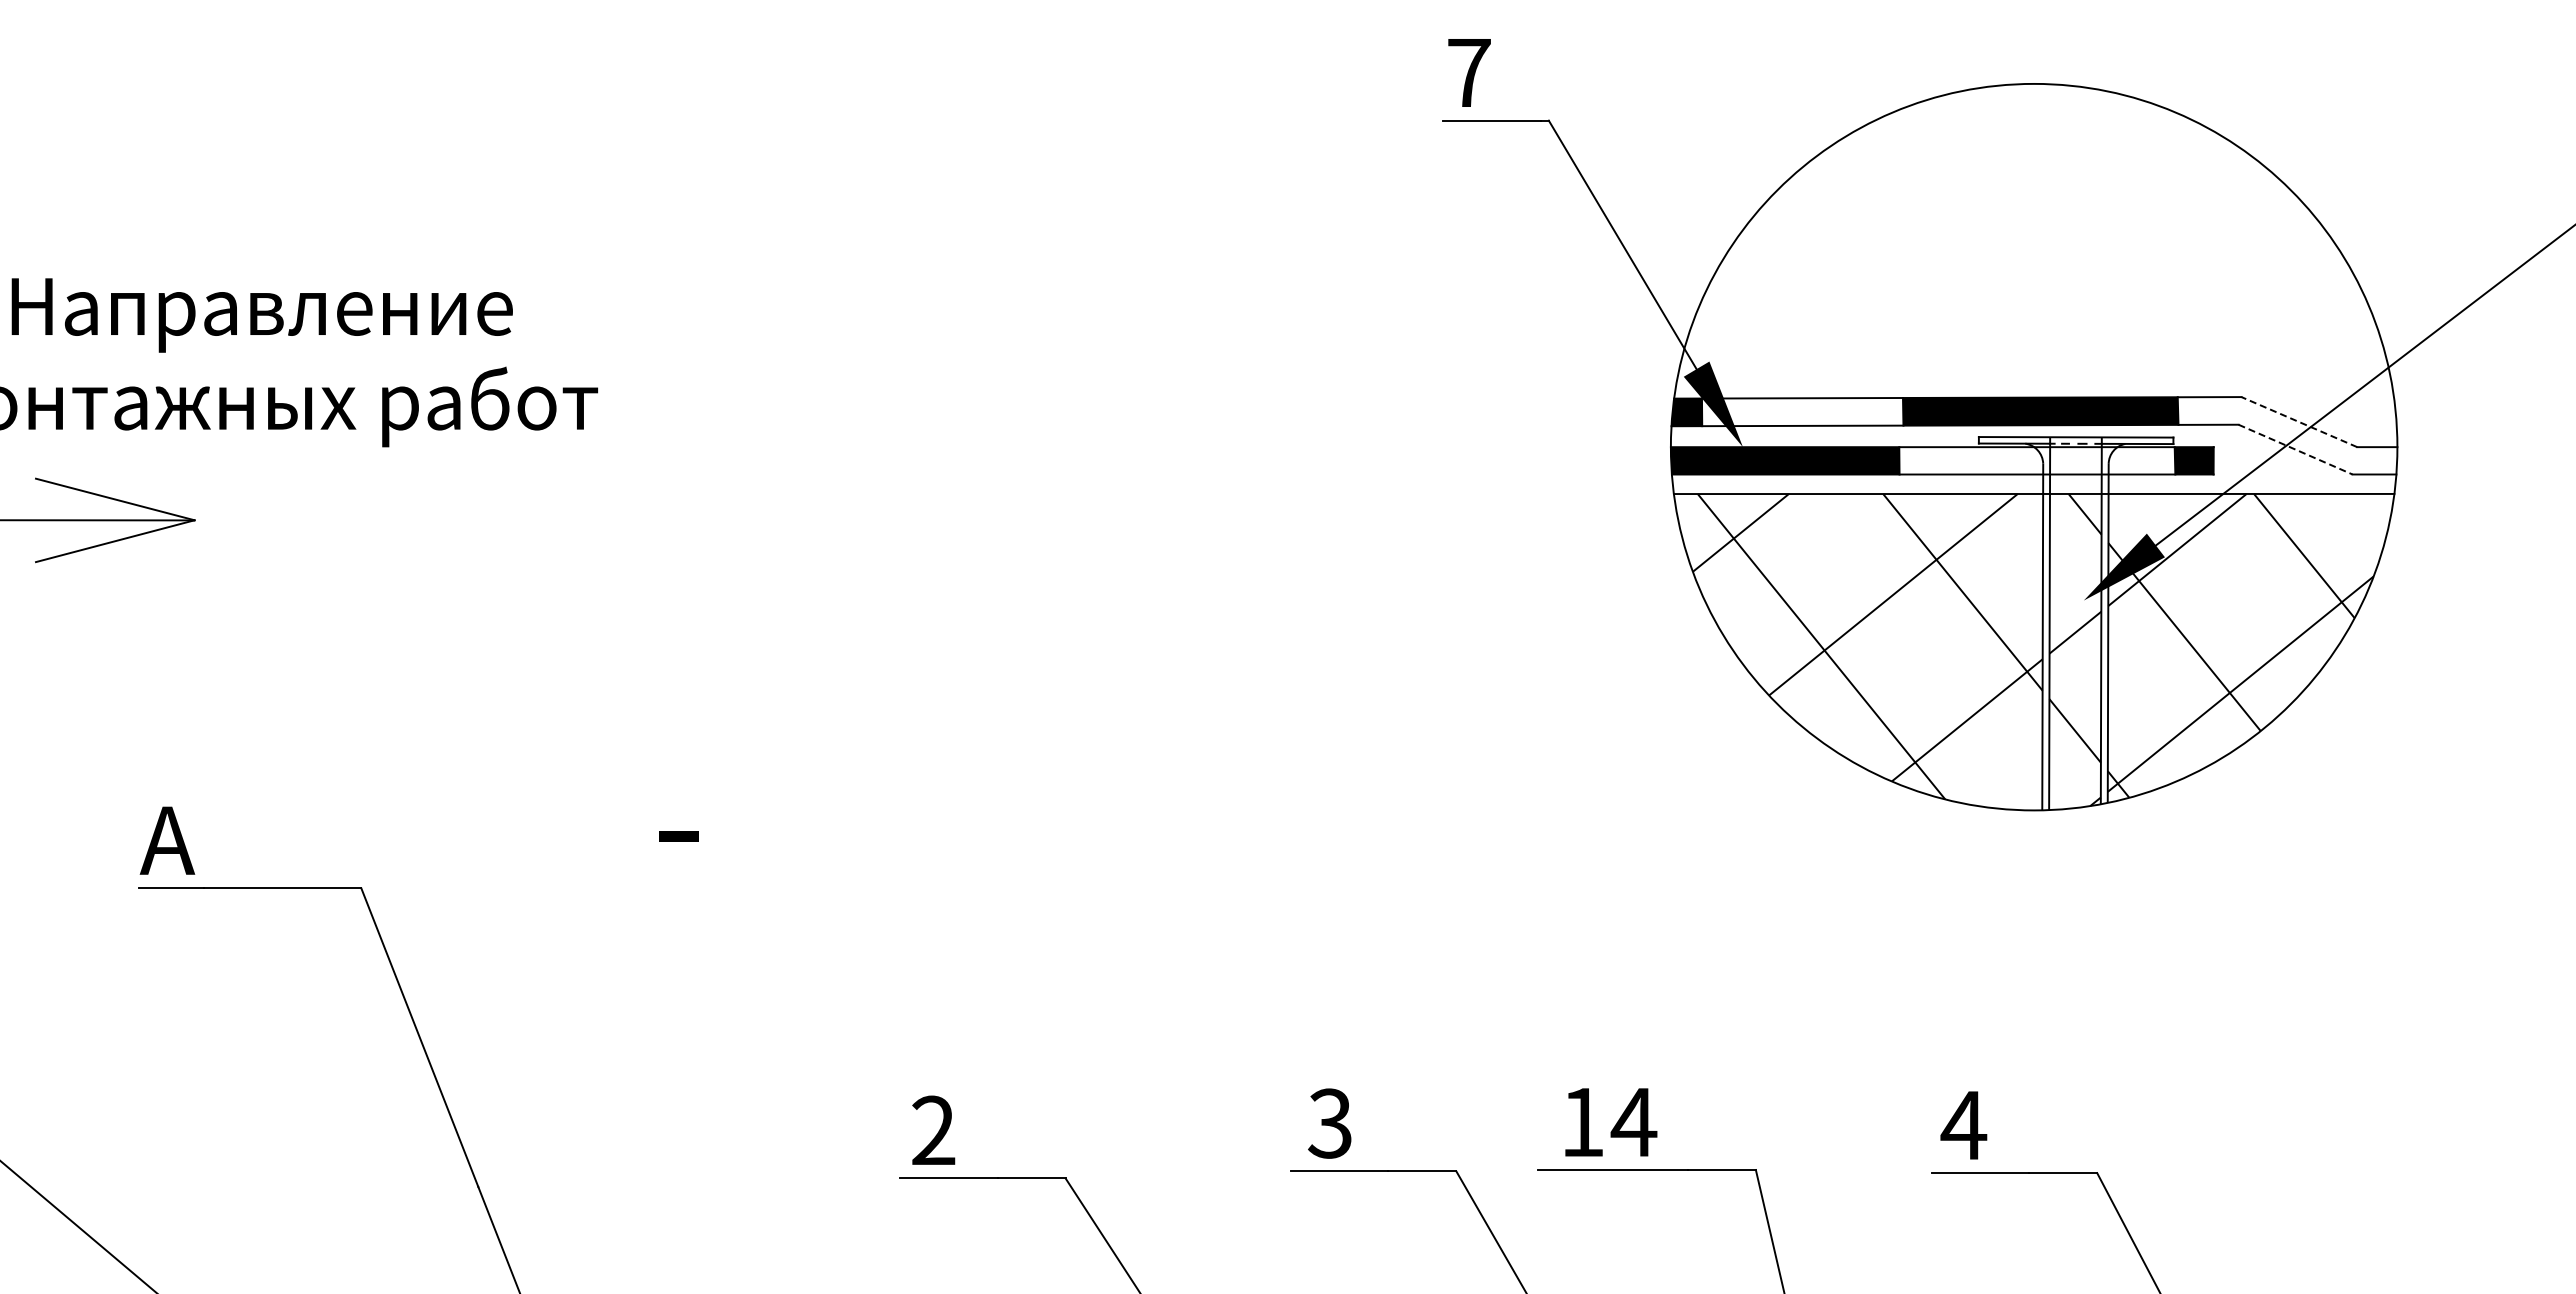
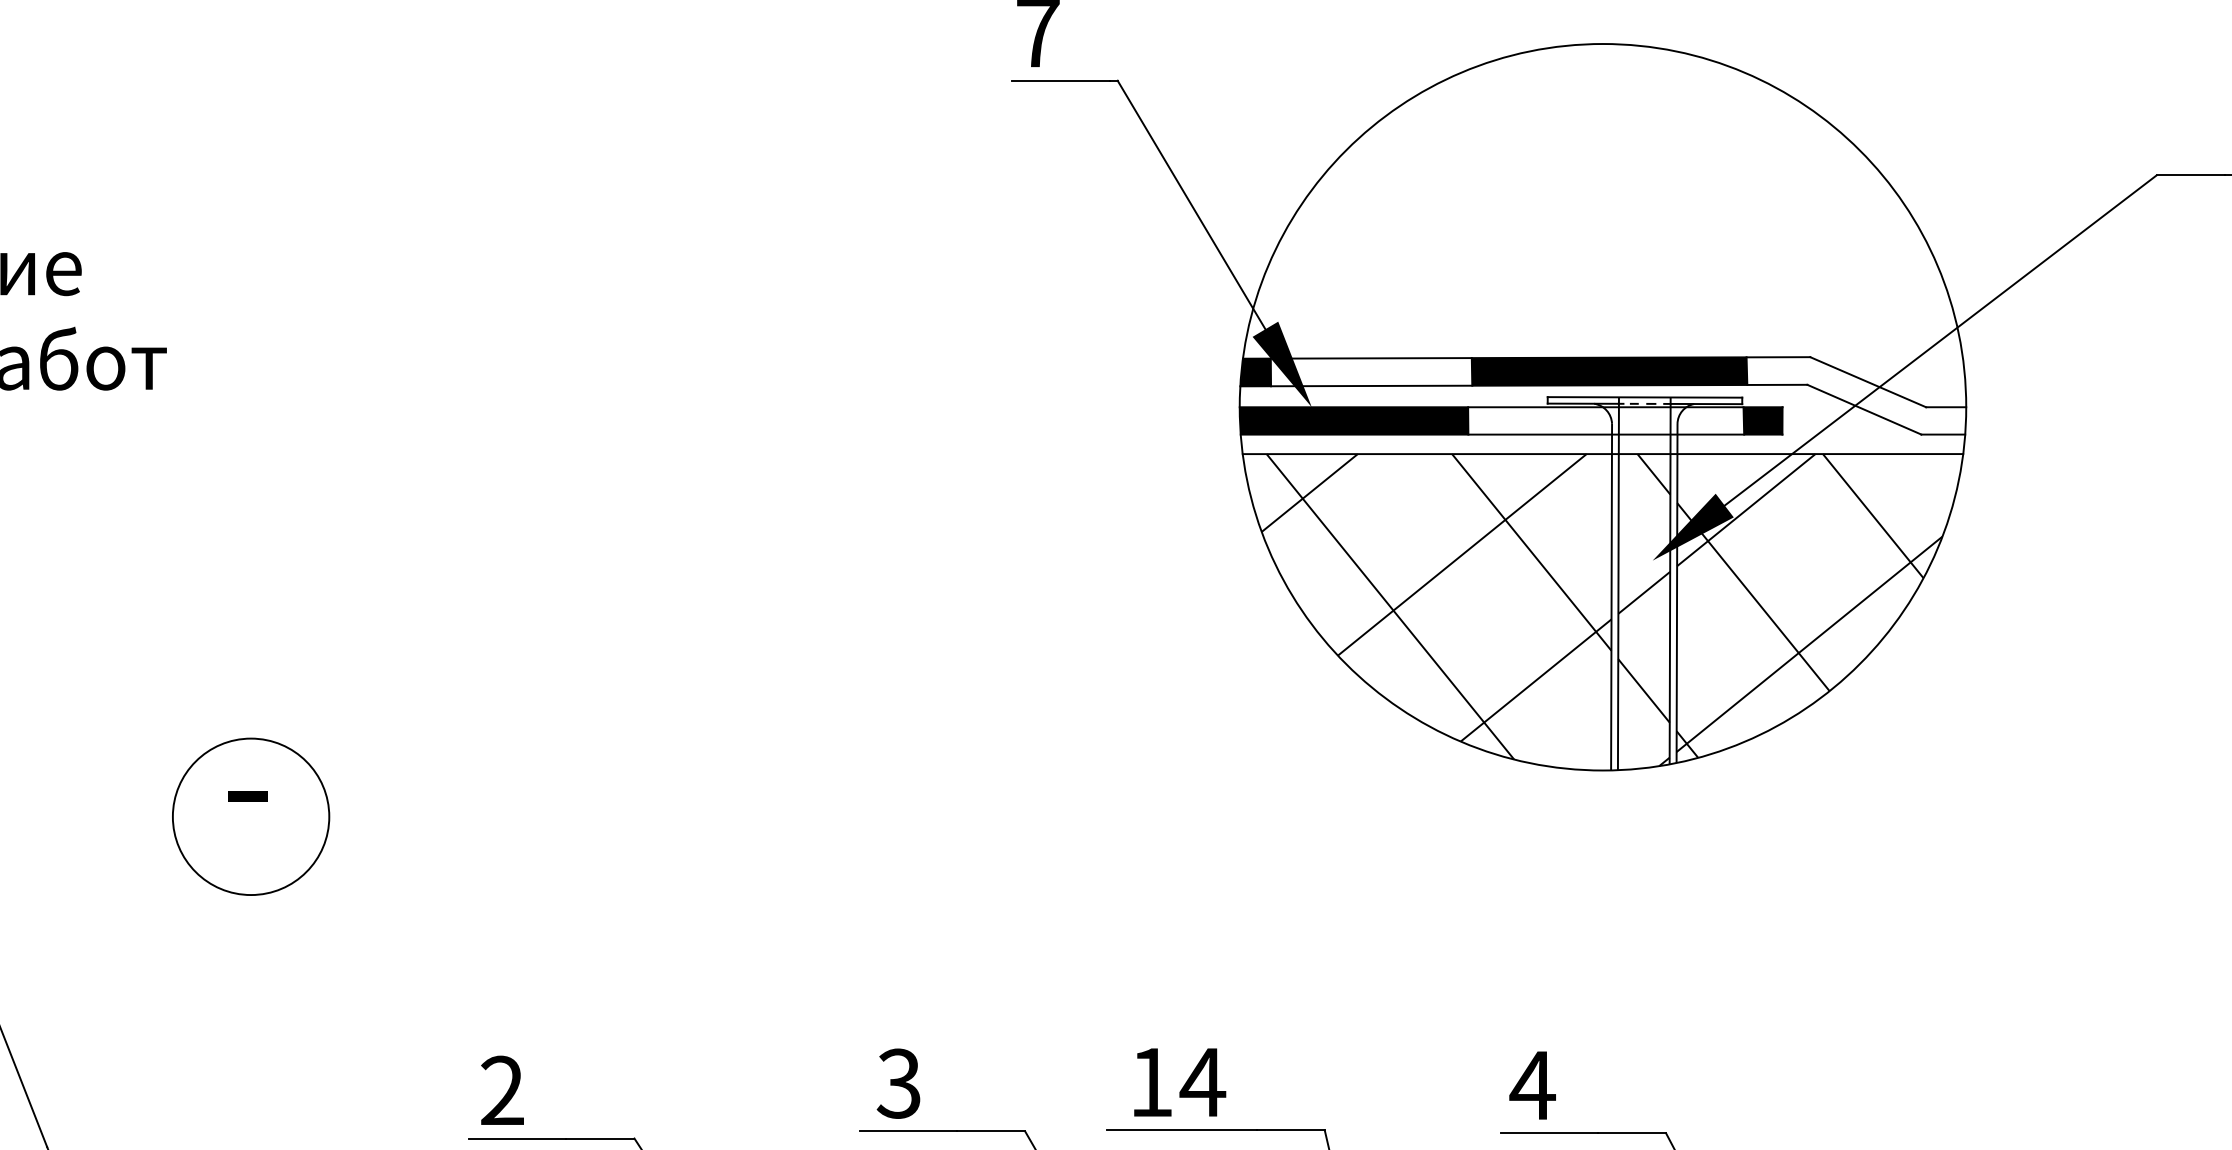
line: (2298, 421) -> (1867, 381), dashed -> solid
line: (2296, 449) -> (1865, 409), dashed -> solid
circle: (682, 856) -> (251, 816), added

